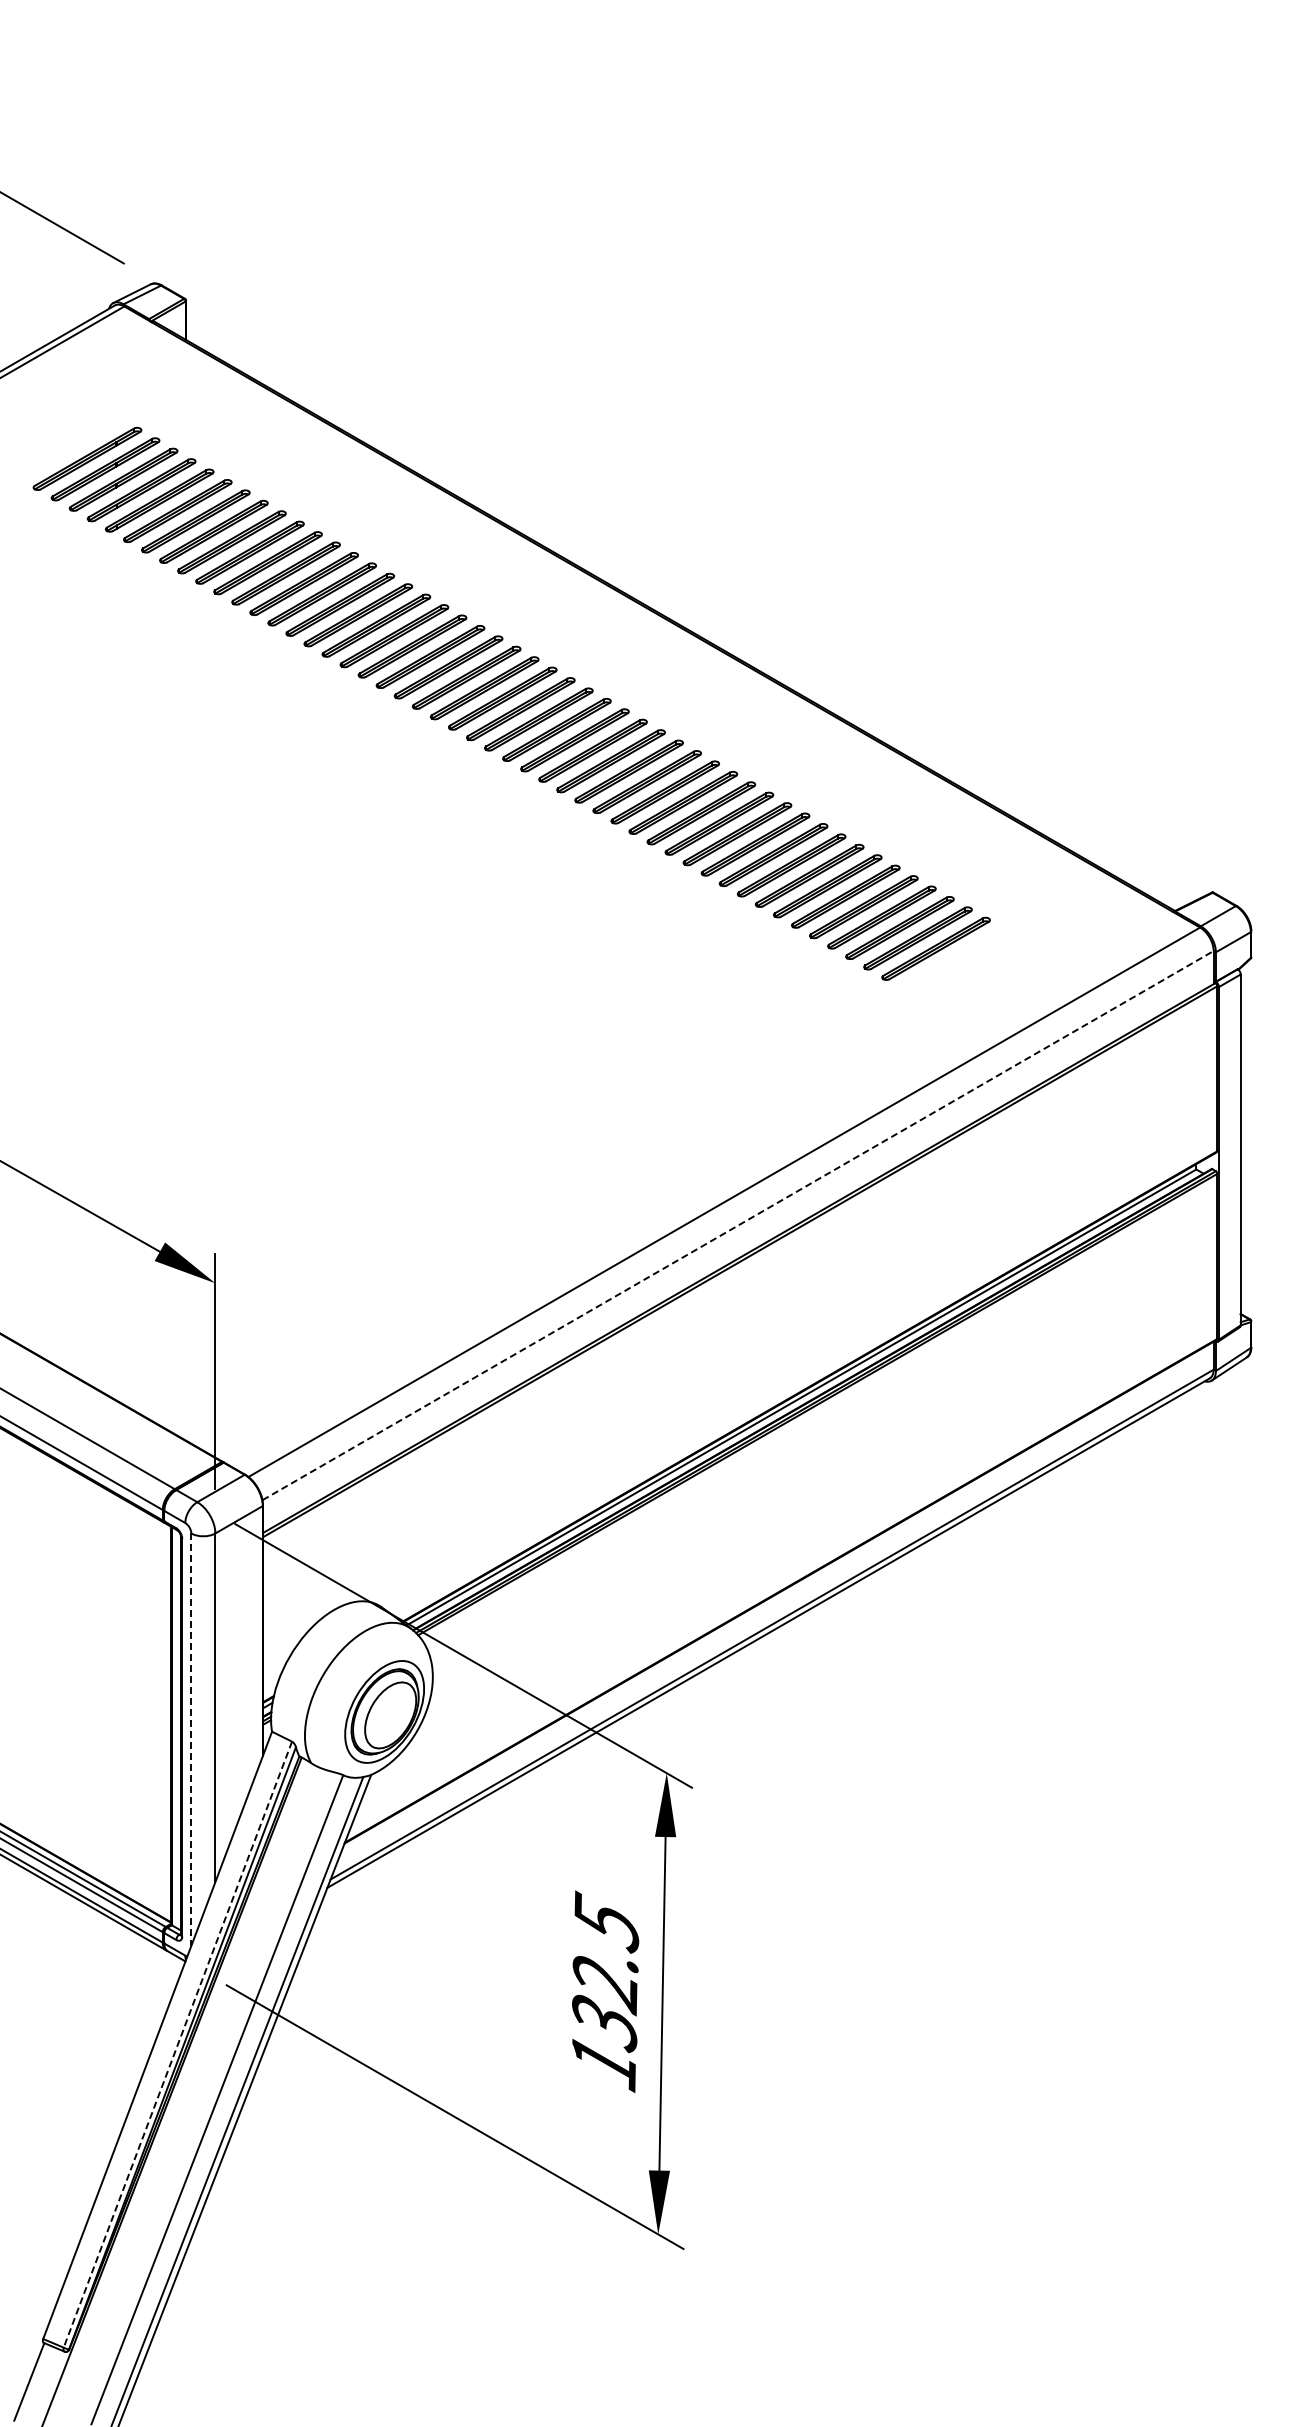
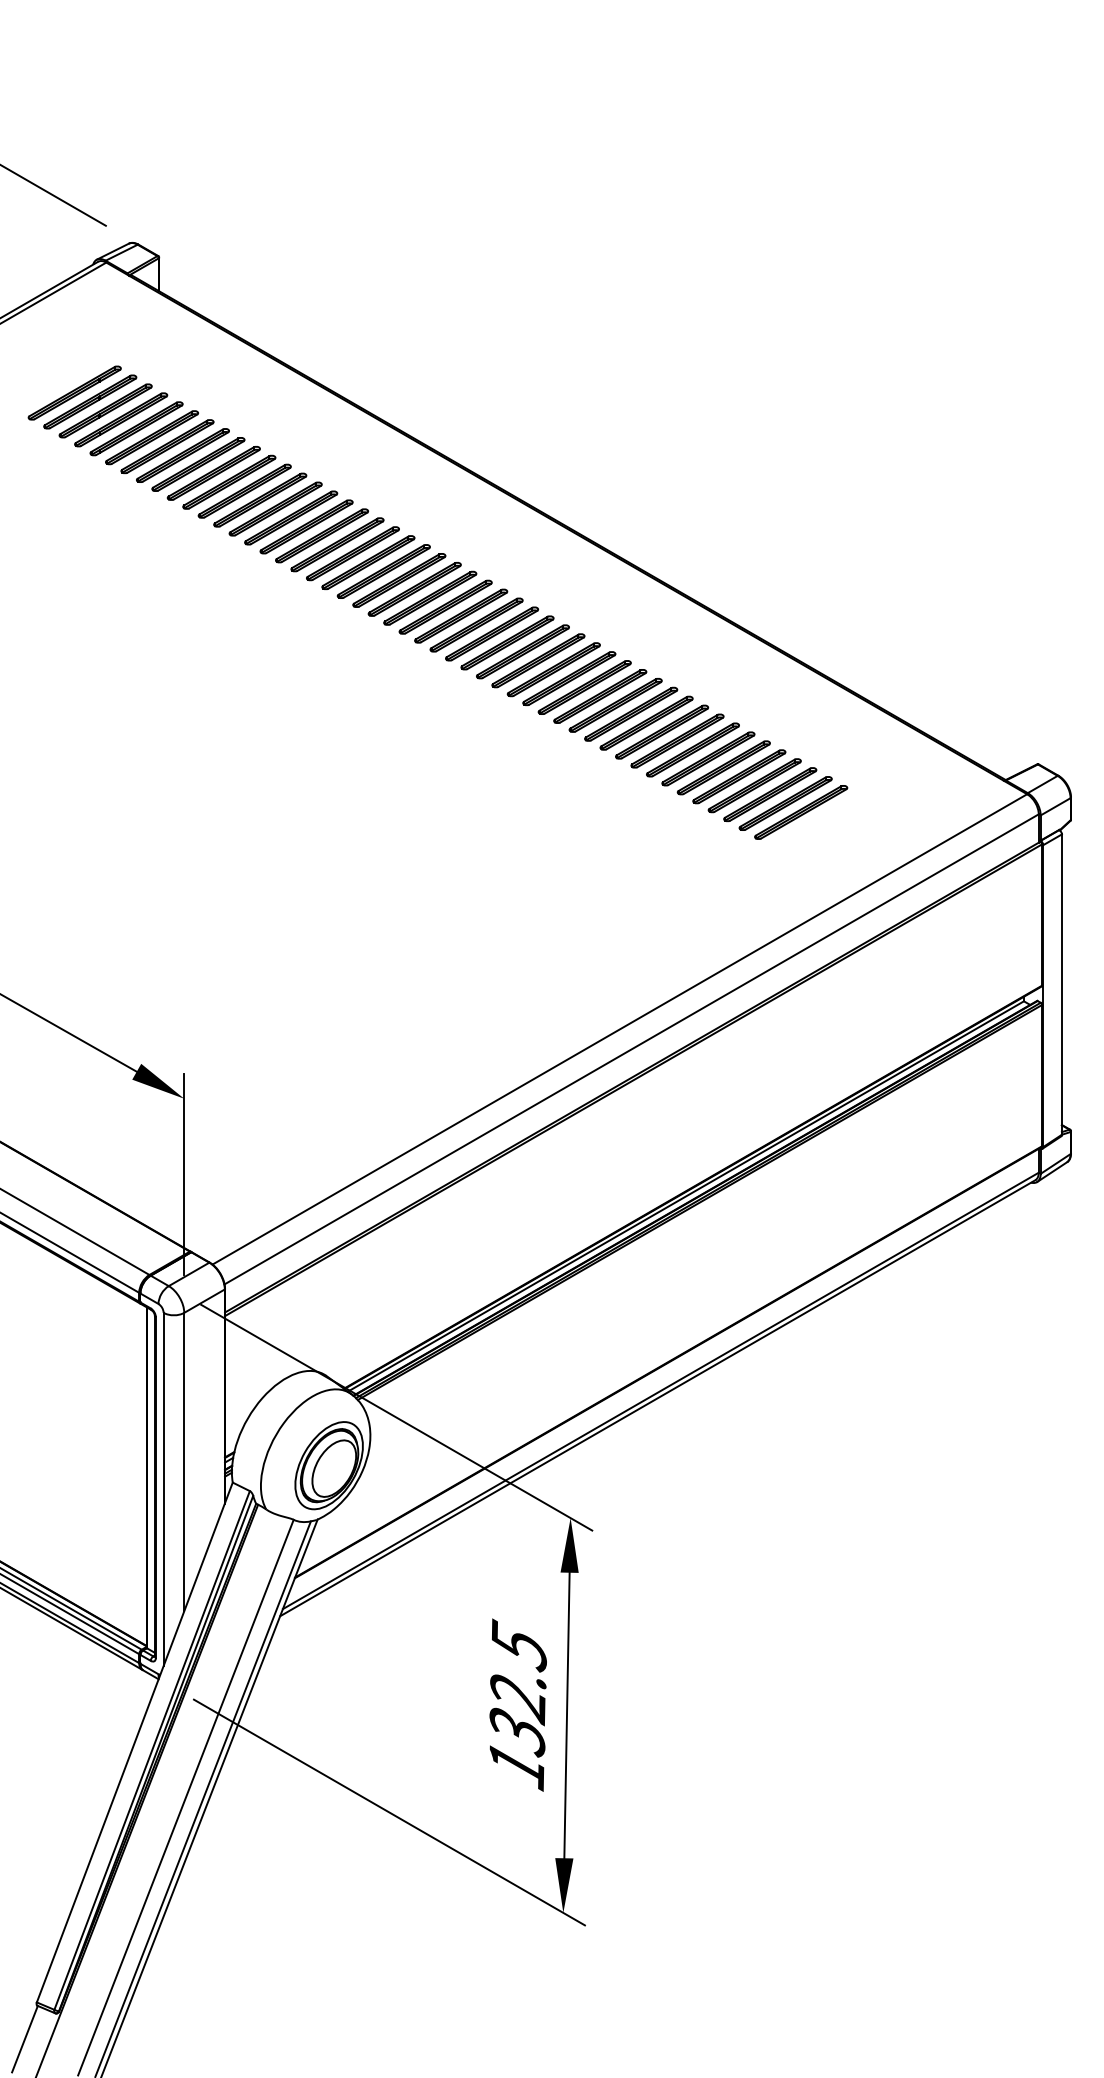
line: (738, 1225) -> (632, 1049), dashed -> solid
line: (191, 1740) -> (163, 1490), dashed -> solid
line: (177, 2044) -> (151, 1750), dashed -> solid

